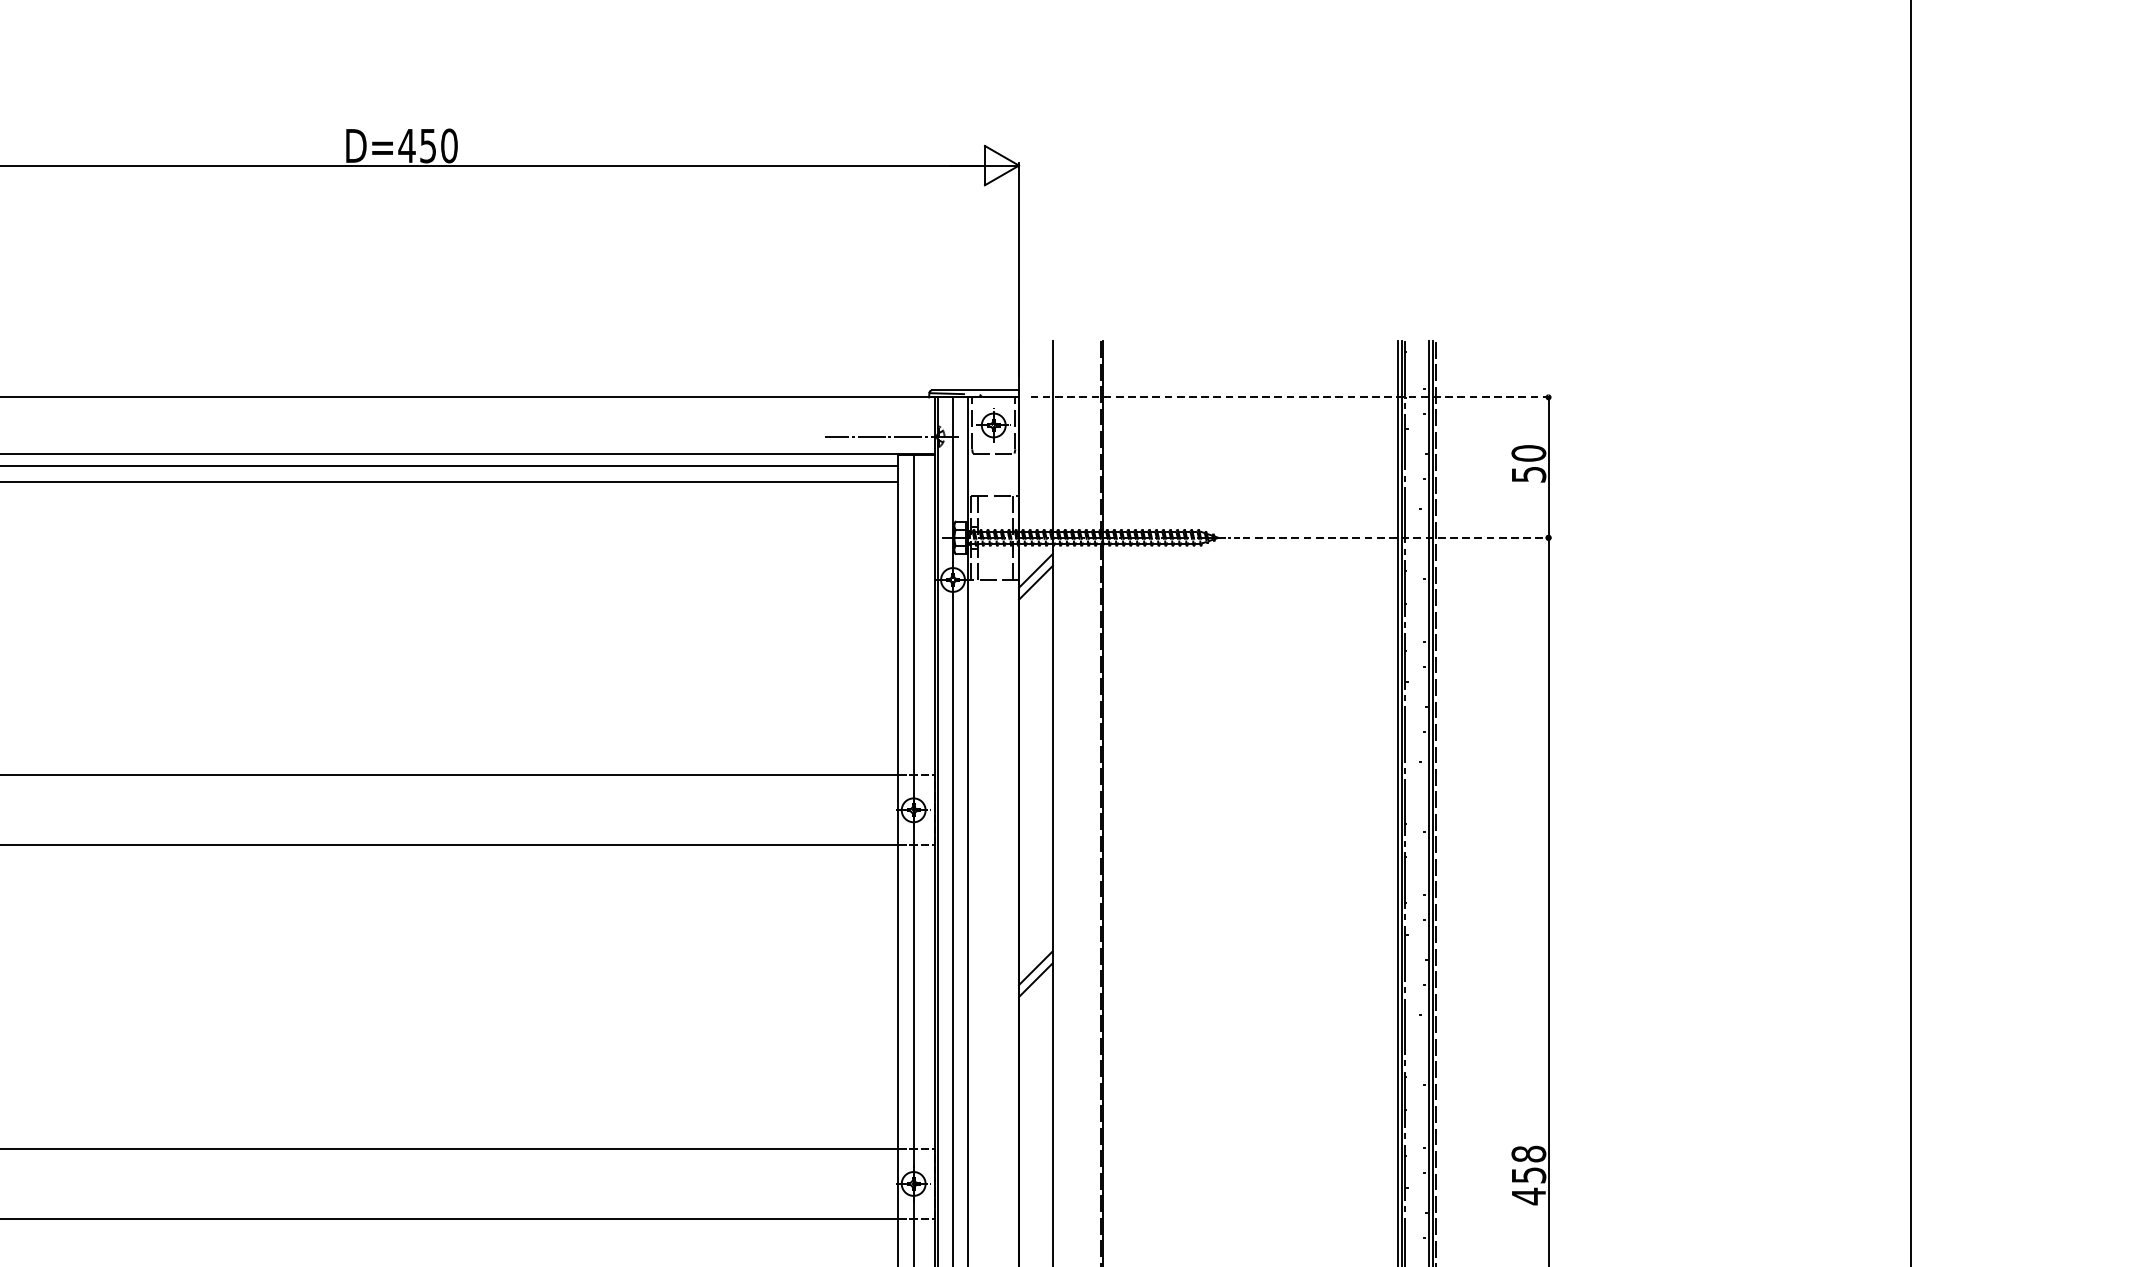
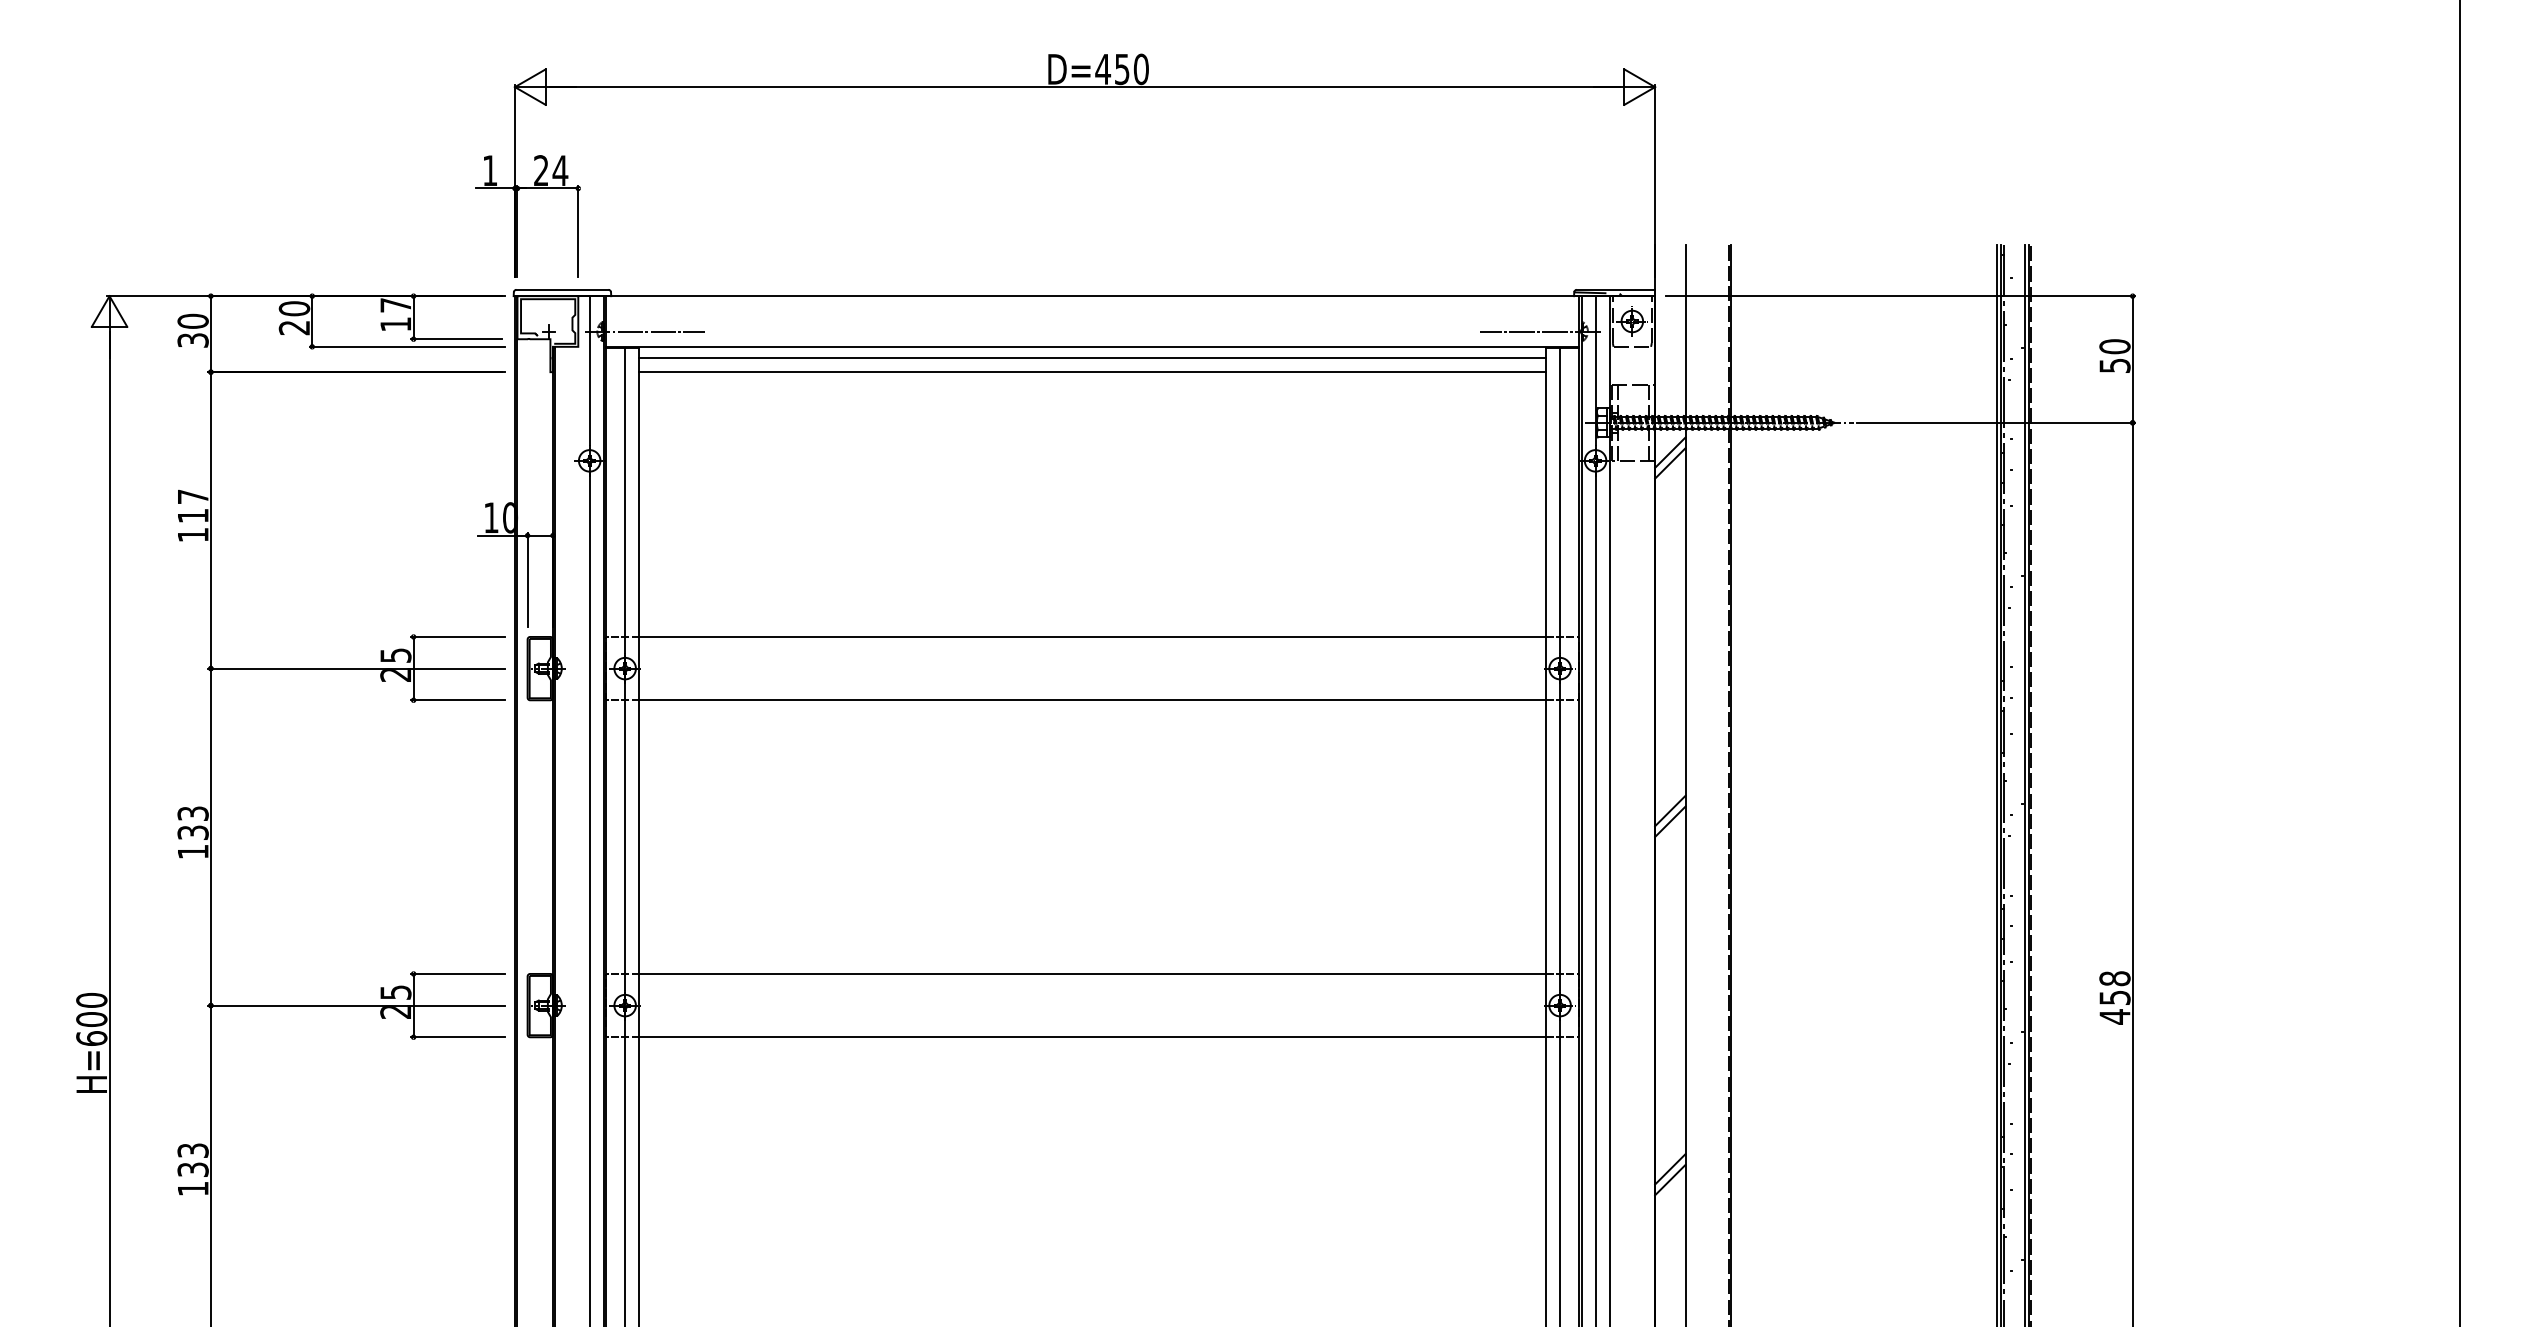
line: (1291, 397) -> (1900, 296), dashed -> solid
line: (1397, 537) -> (1996, 422), dashed -> solid

